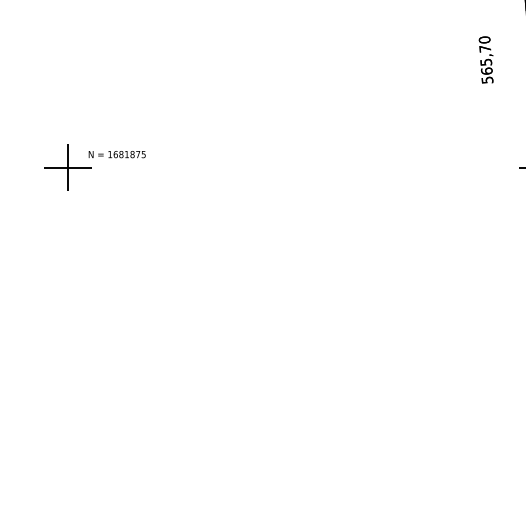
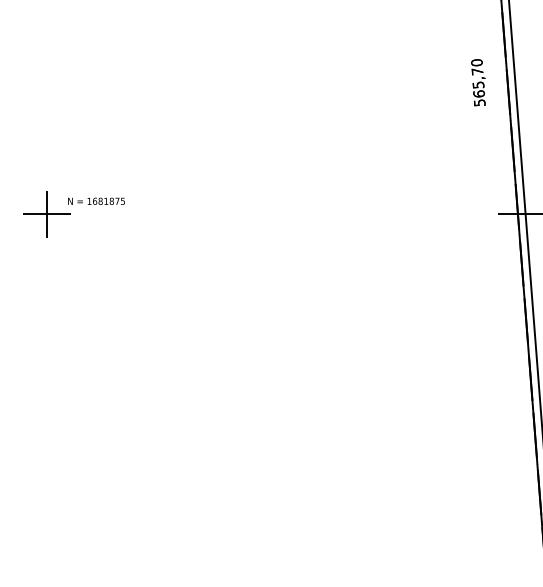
text: (486, 59) -> (478, 82), moved

